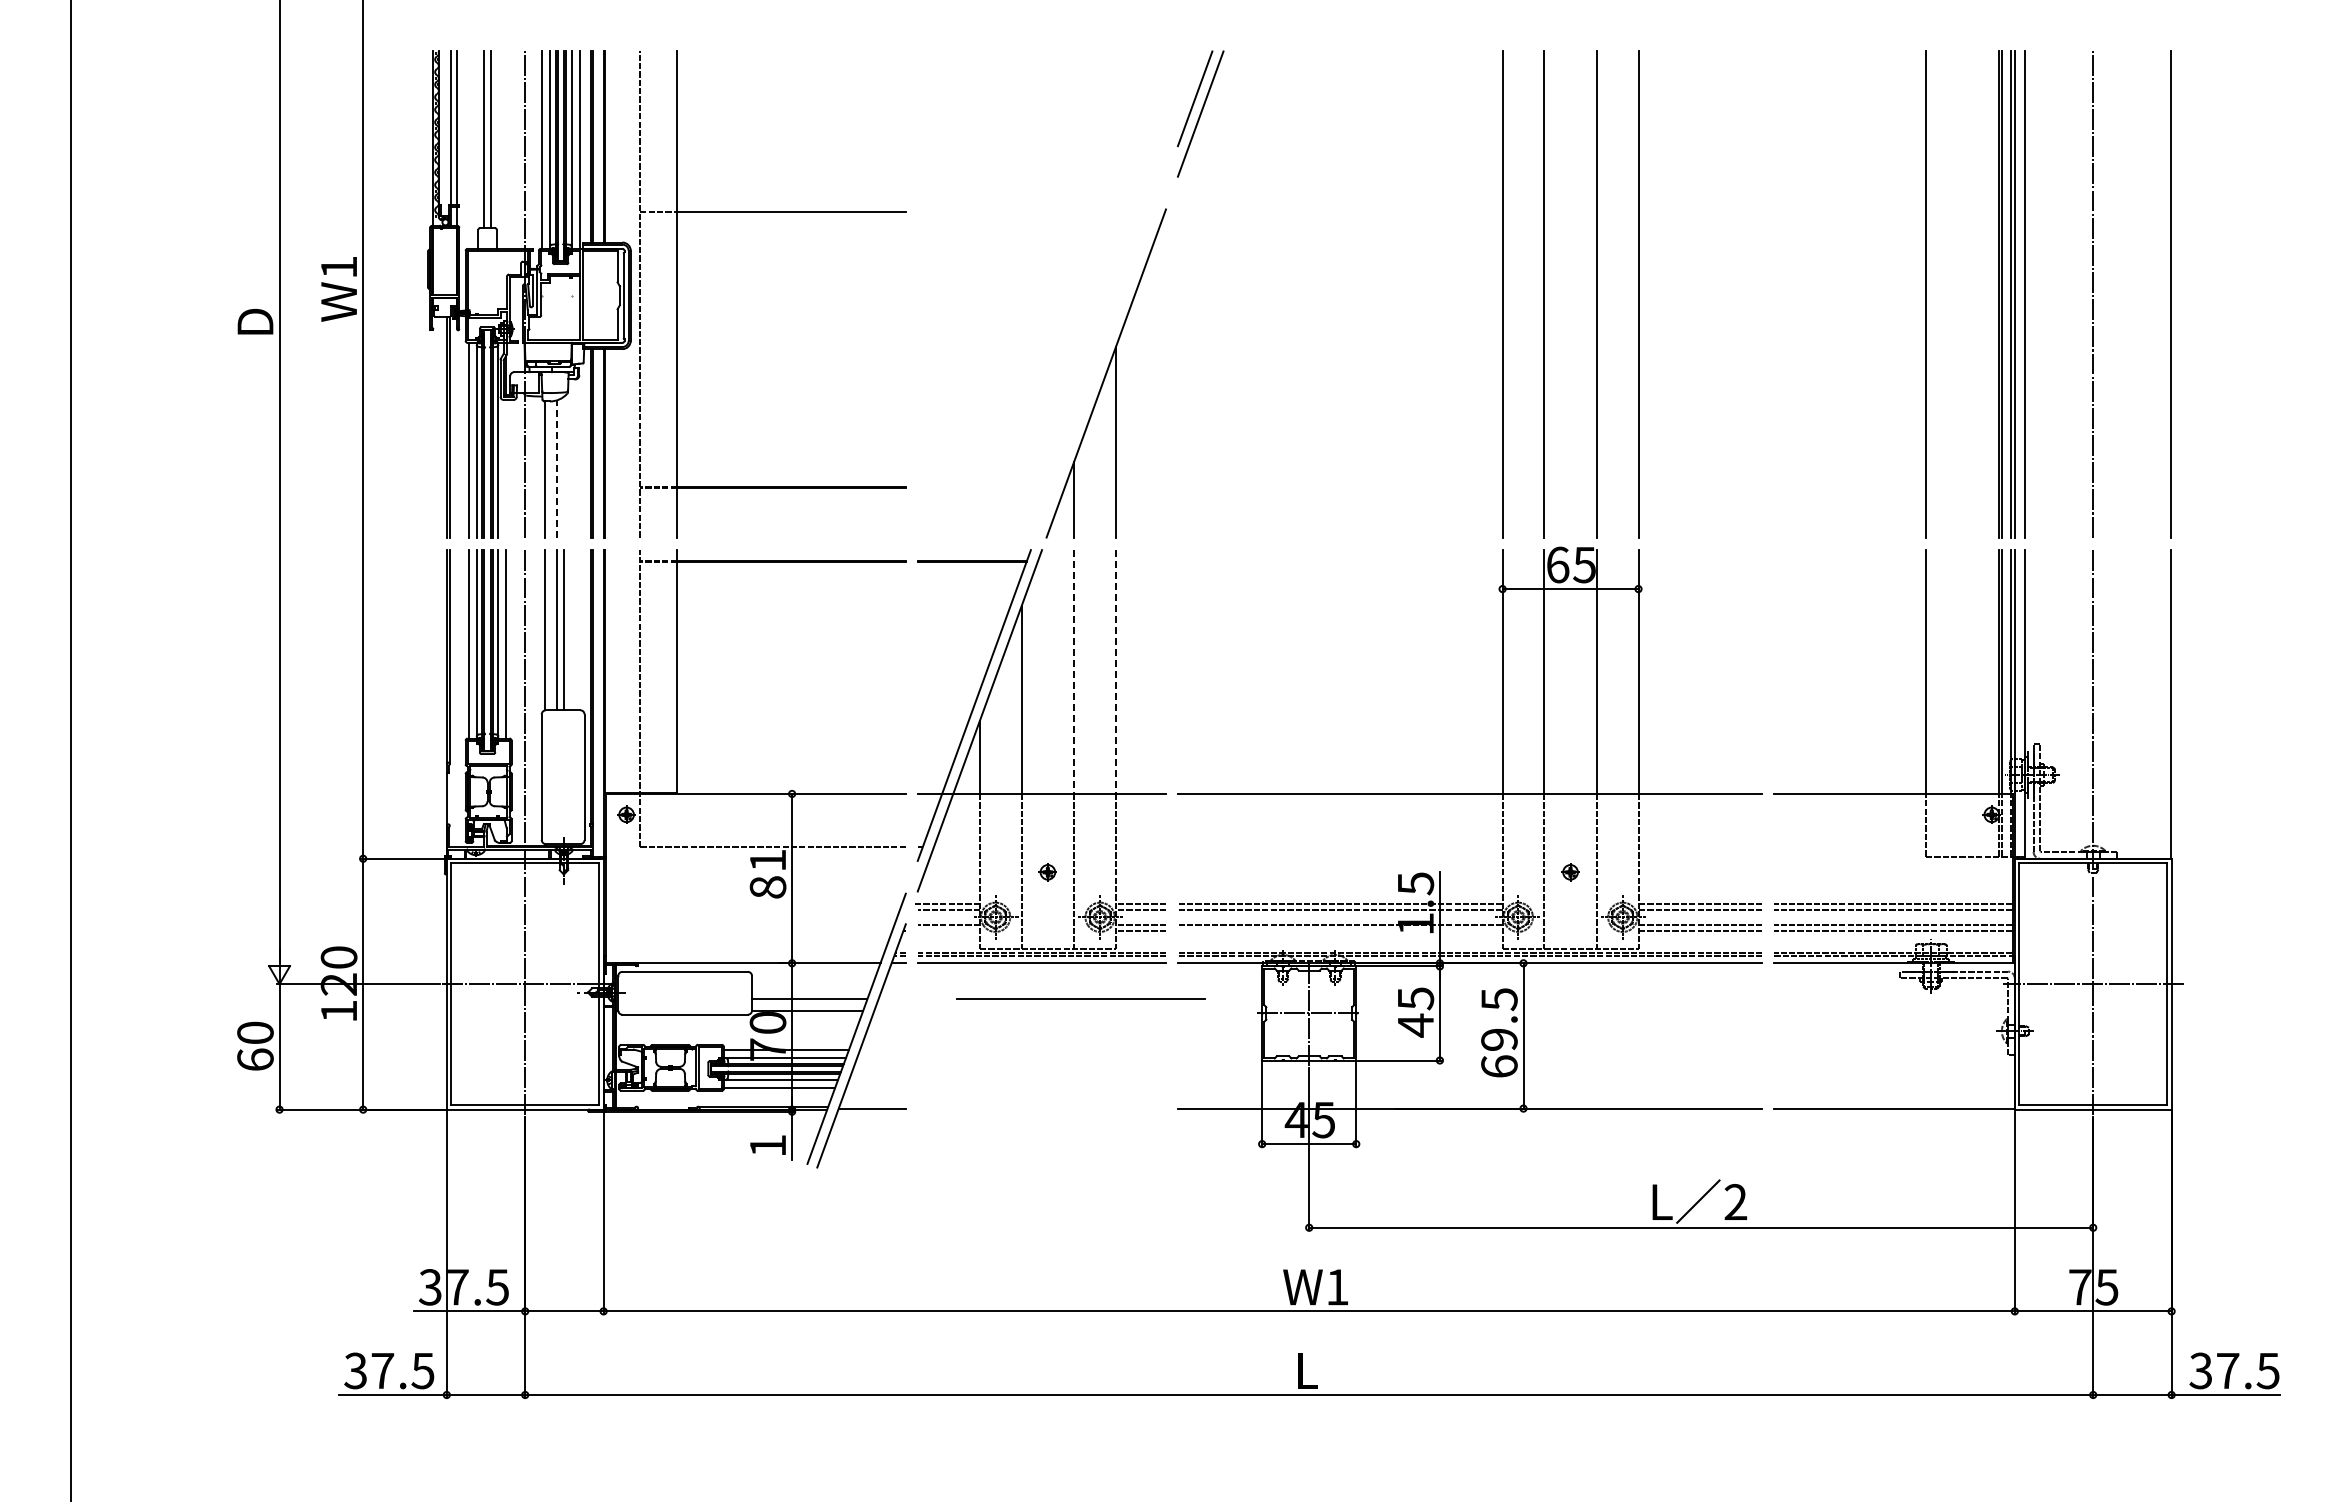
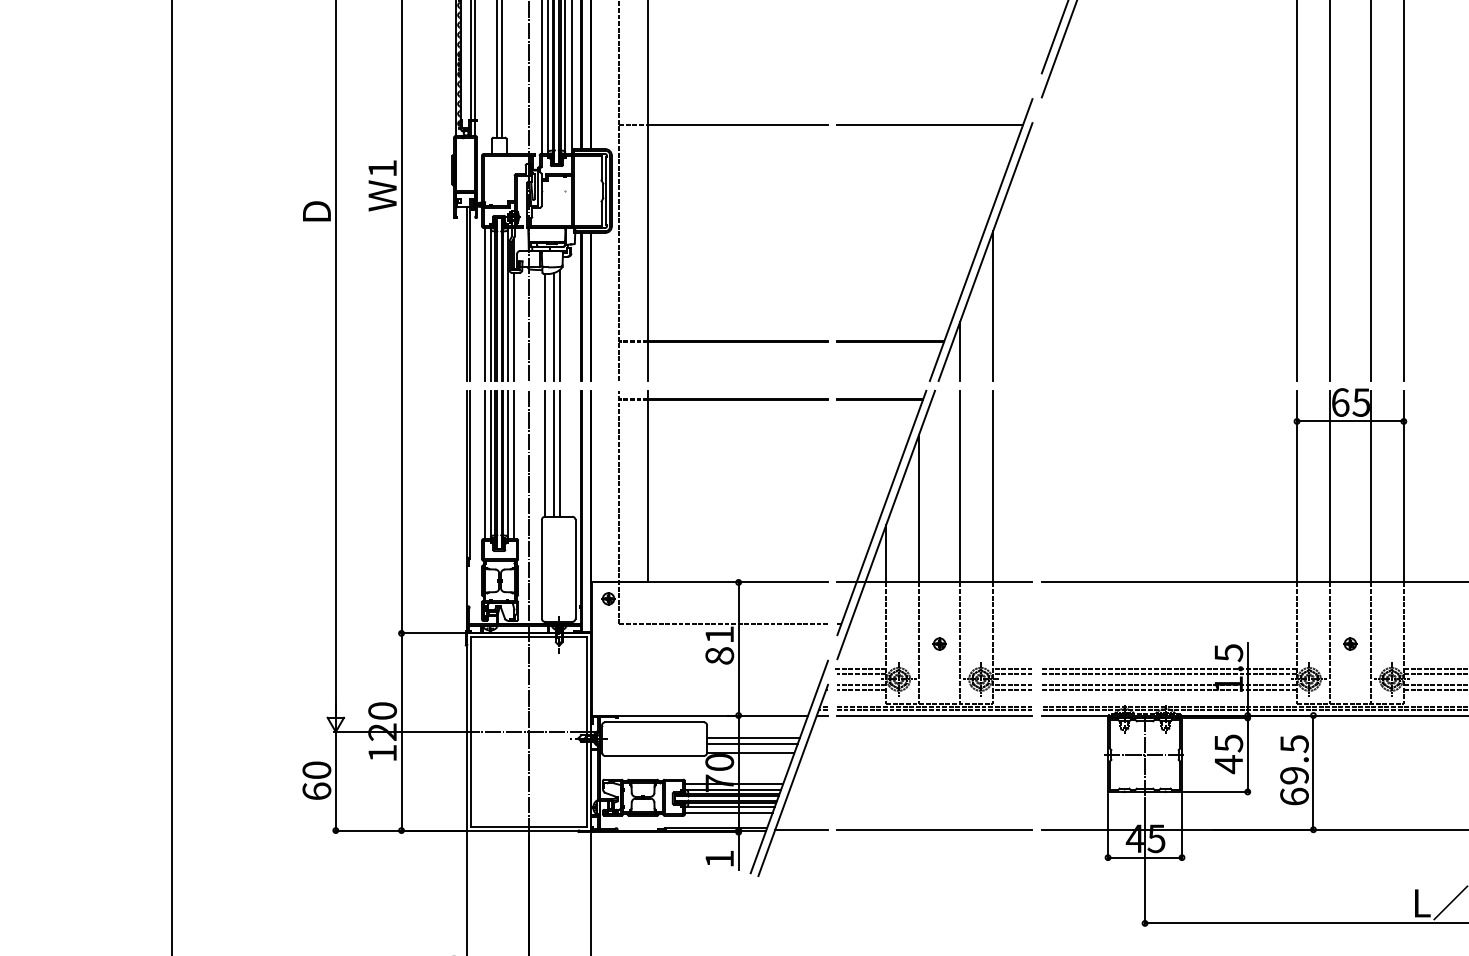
part: (1093, 374) -> (975, 252), added
line: (564, 466) -> (559, 325), added
line: (506, 468) -> (514, 326), added
line: (557, 468) -> (554, 326), dashed -> solid
line: (1074, 672) -> (960, 487), dashed -> solid
line: (1115, 672) -> (992, 487), dashed -> solid
line: (948, 930) -> (861, 689), added
line: (1339, 930) -> (1168, 689), added
line: (811, 992) -> (753, 738), added
line: (1080, 998) -> (934, 829), moved

